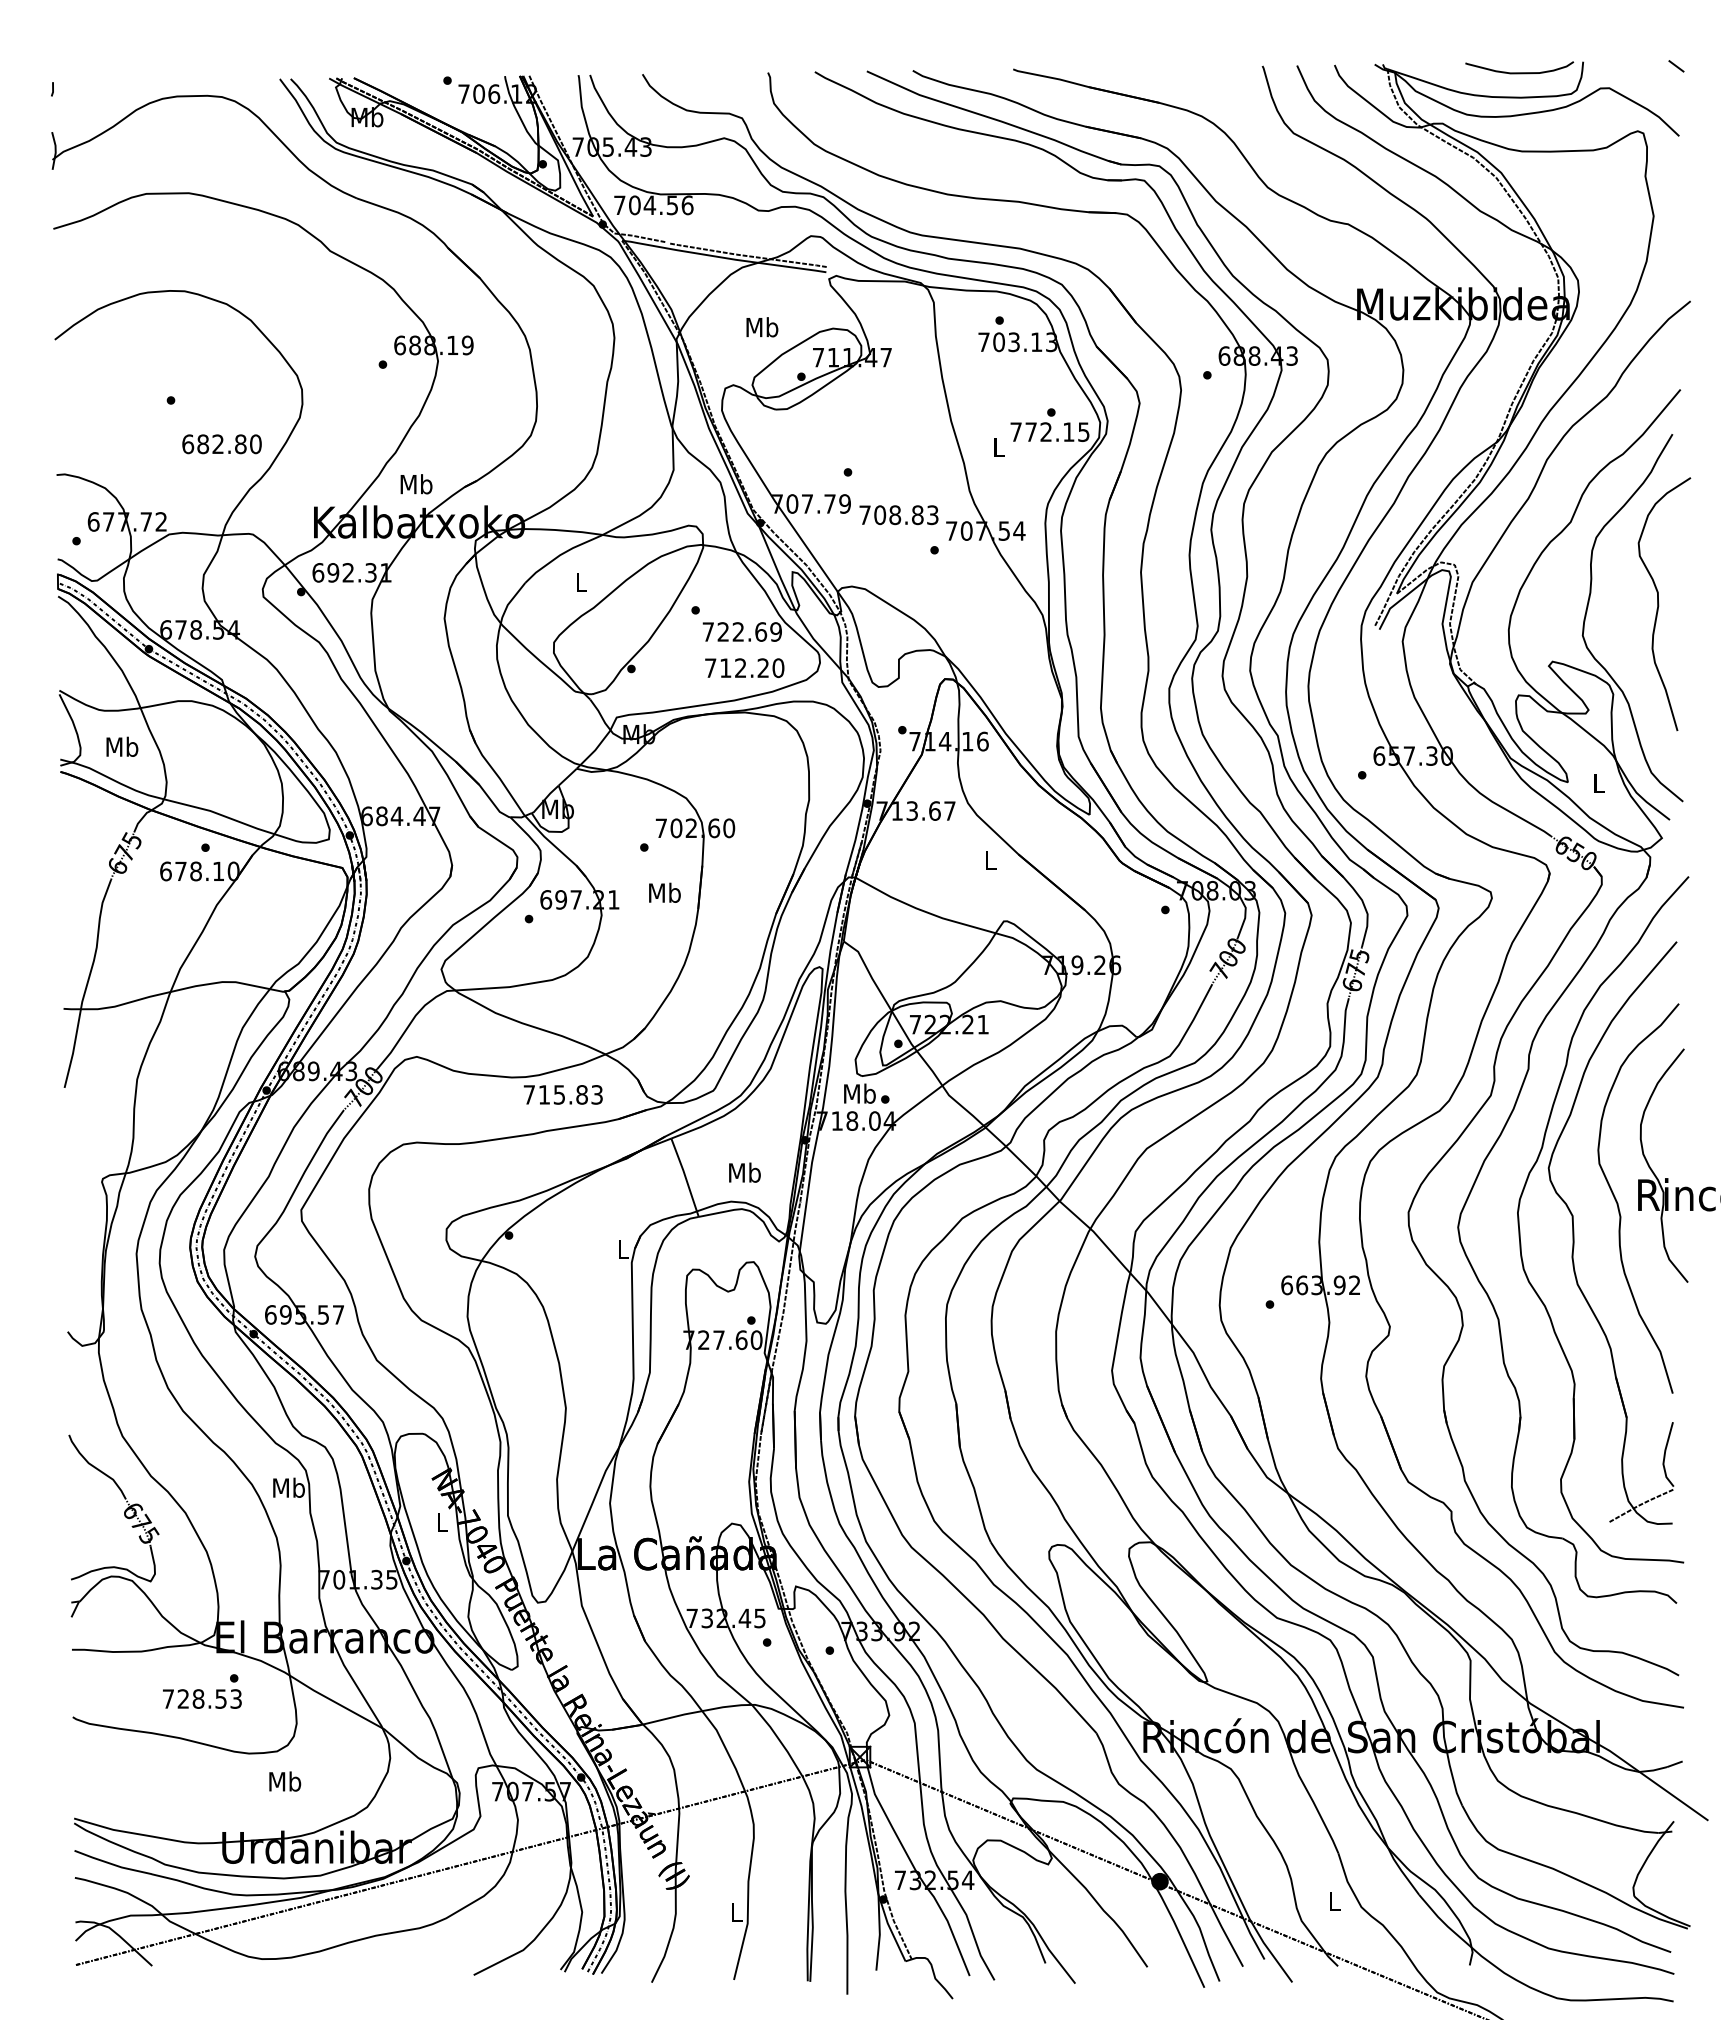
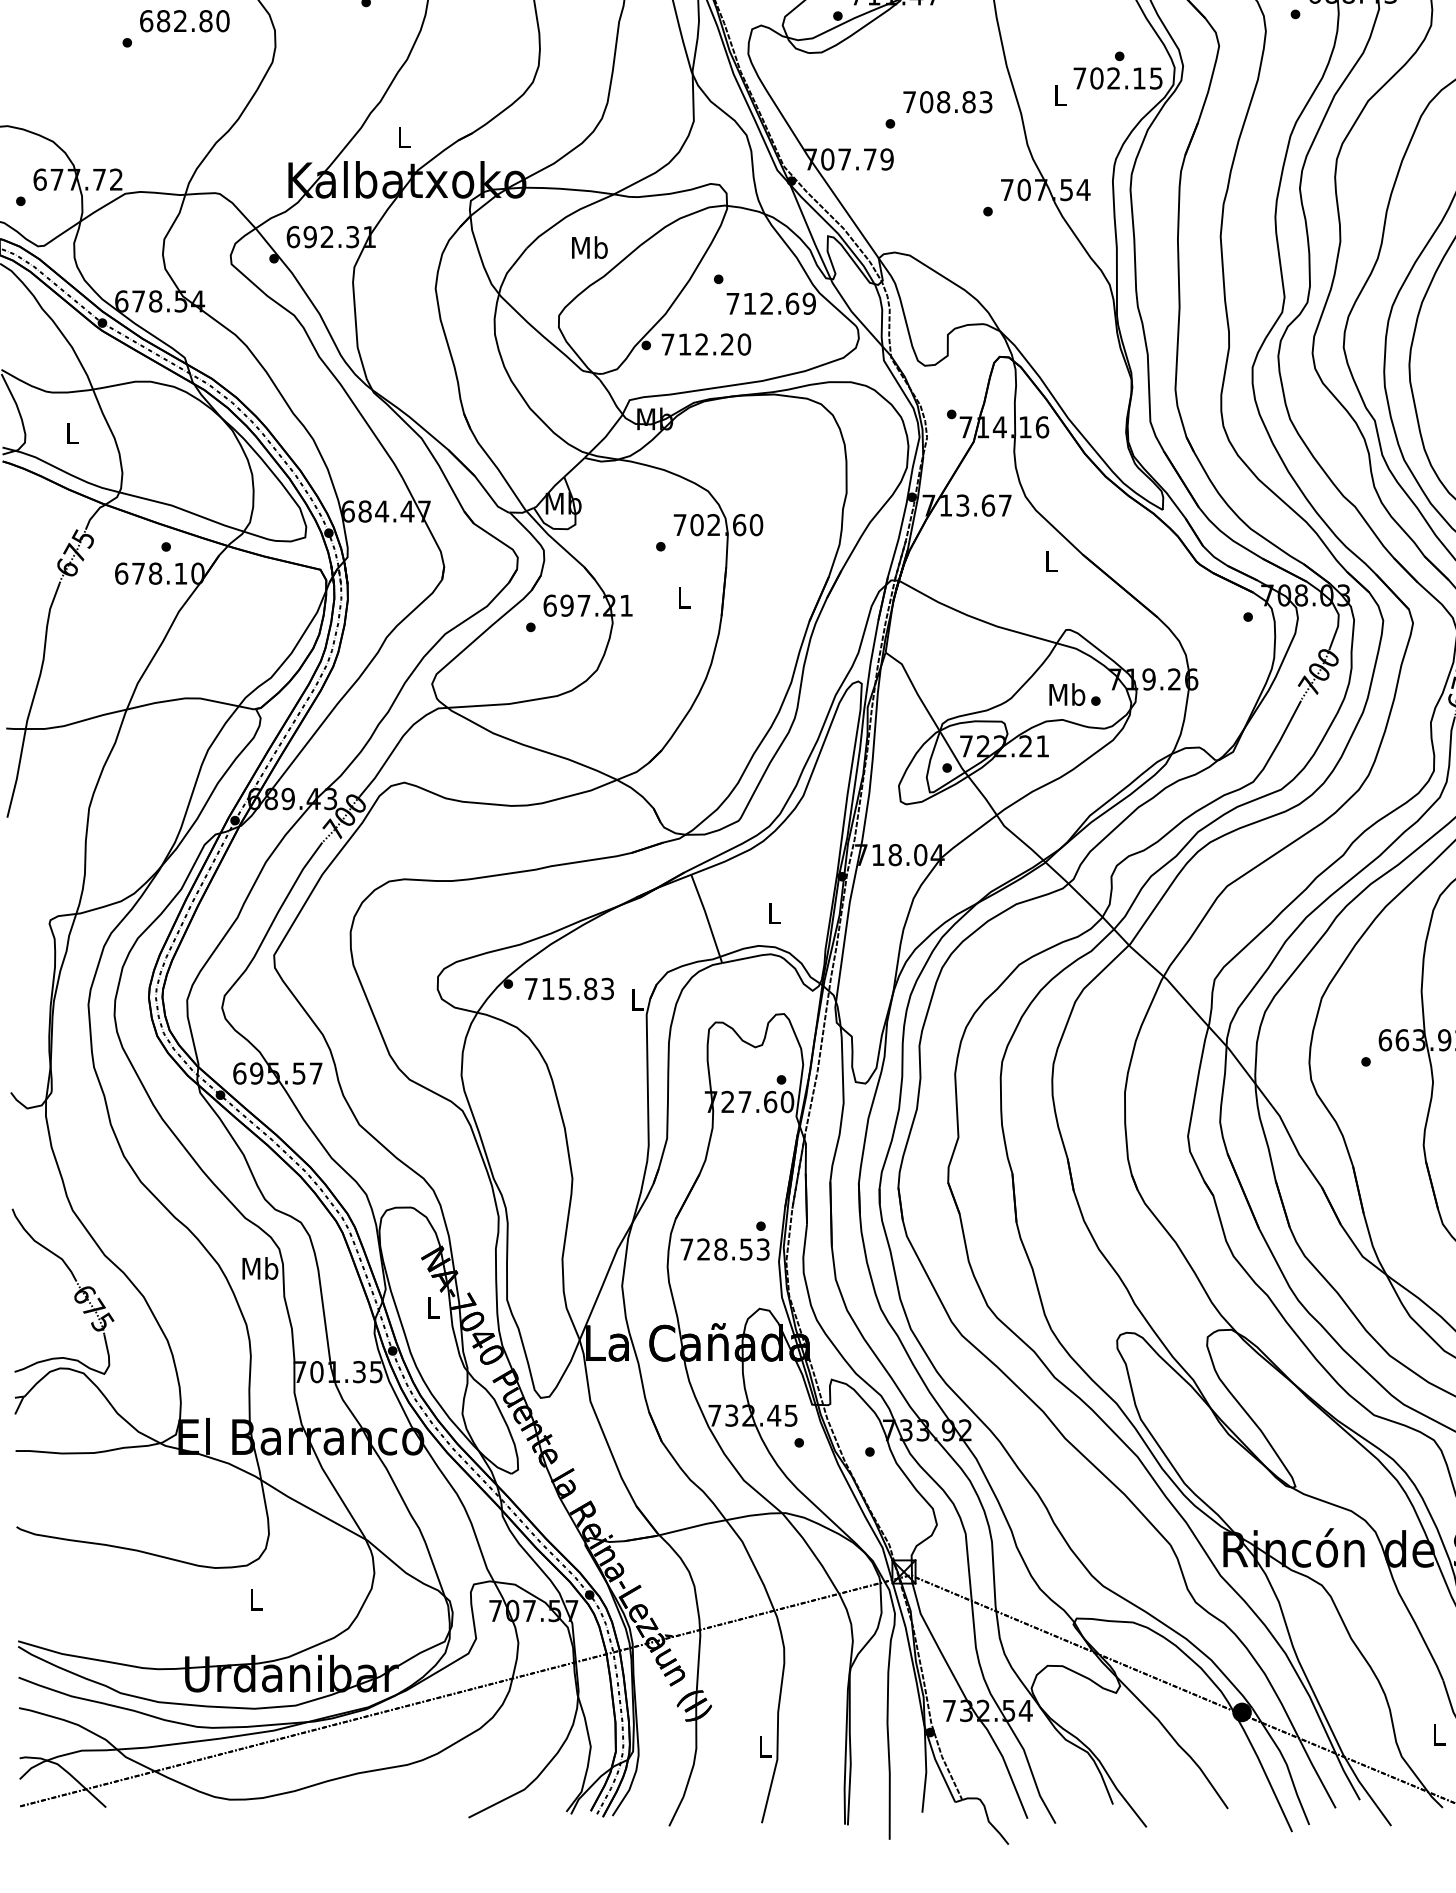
text: (1031, 431) -> (1097, 77), 772.15 -> 702.15
text: (221, 444) -> (184, 21), moved
text: (416, 484) -> (404, 137), Mb -> L
text: (898, 515) -> (947, 102), moved
text: (581, 582) -> (590, 247), L -> Mb
text: (722, 631) -> (748, 303), 722.69 -> 712.69
text: (744, 668) -> (706, 344), moved
text: (122, 746) -> (72, 432), Mb -> L
text: (664, 892) -> (683, 597), Mb -> L
text: (866, 1093) -> (1074, 694), moved
text: (562, 1094) -> (568, 988), moved
text: (744, 1172) -> (773, 913), Mb -> L
text: (202, 1691) -> (725, 1241), moved
text: (285, 1781) -> (256, 1599), Mb -> L

